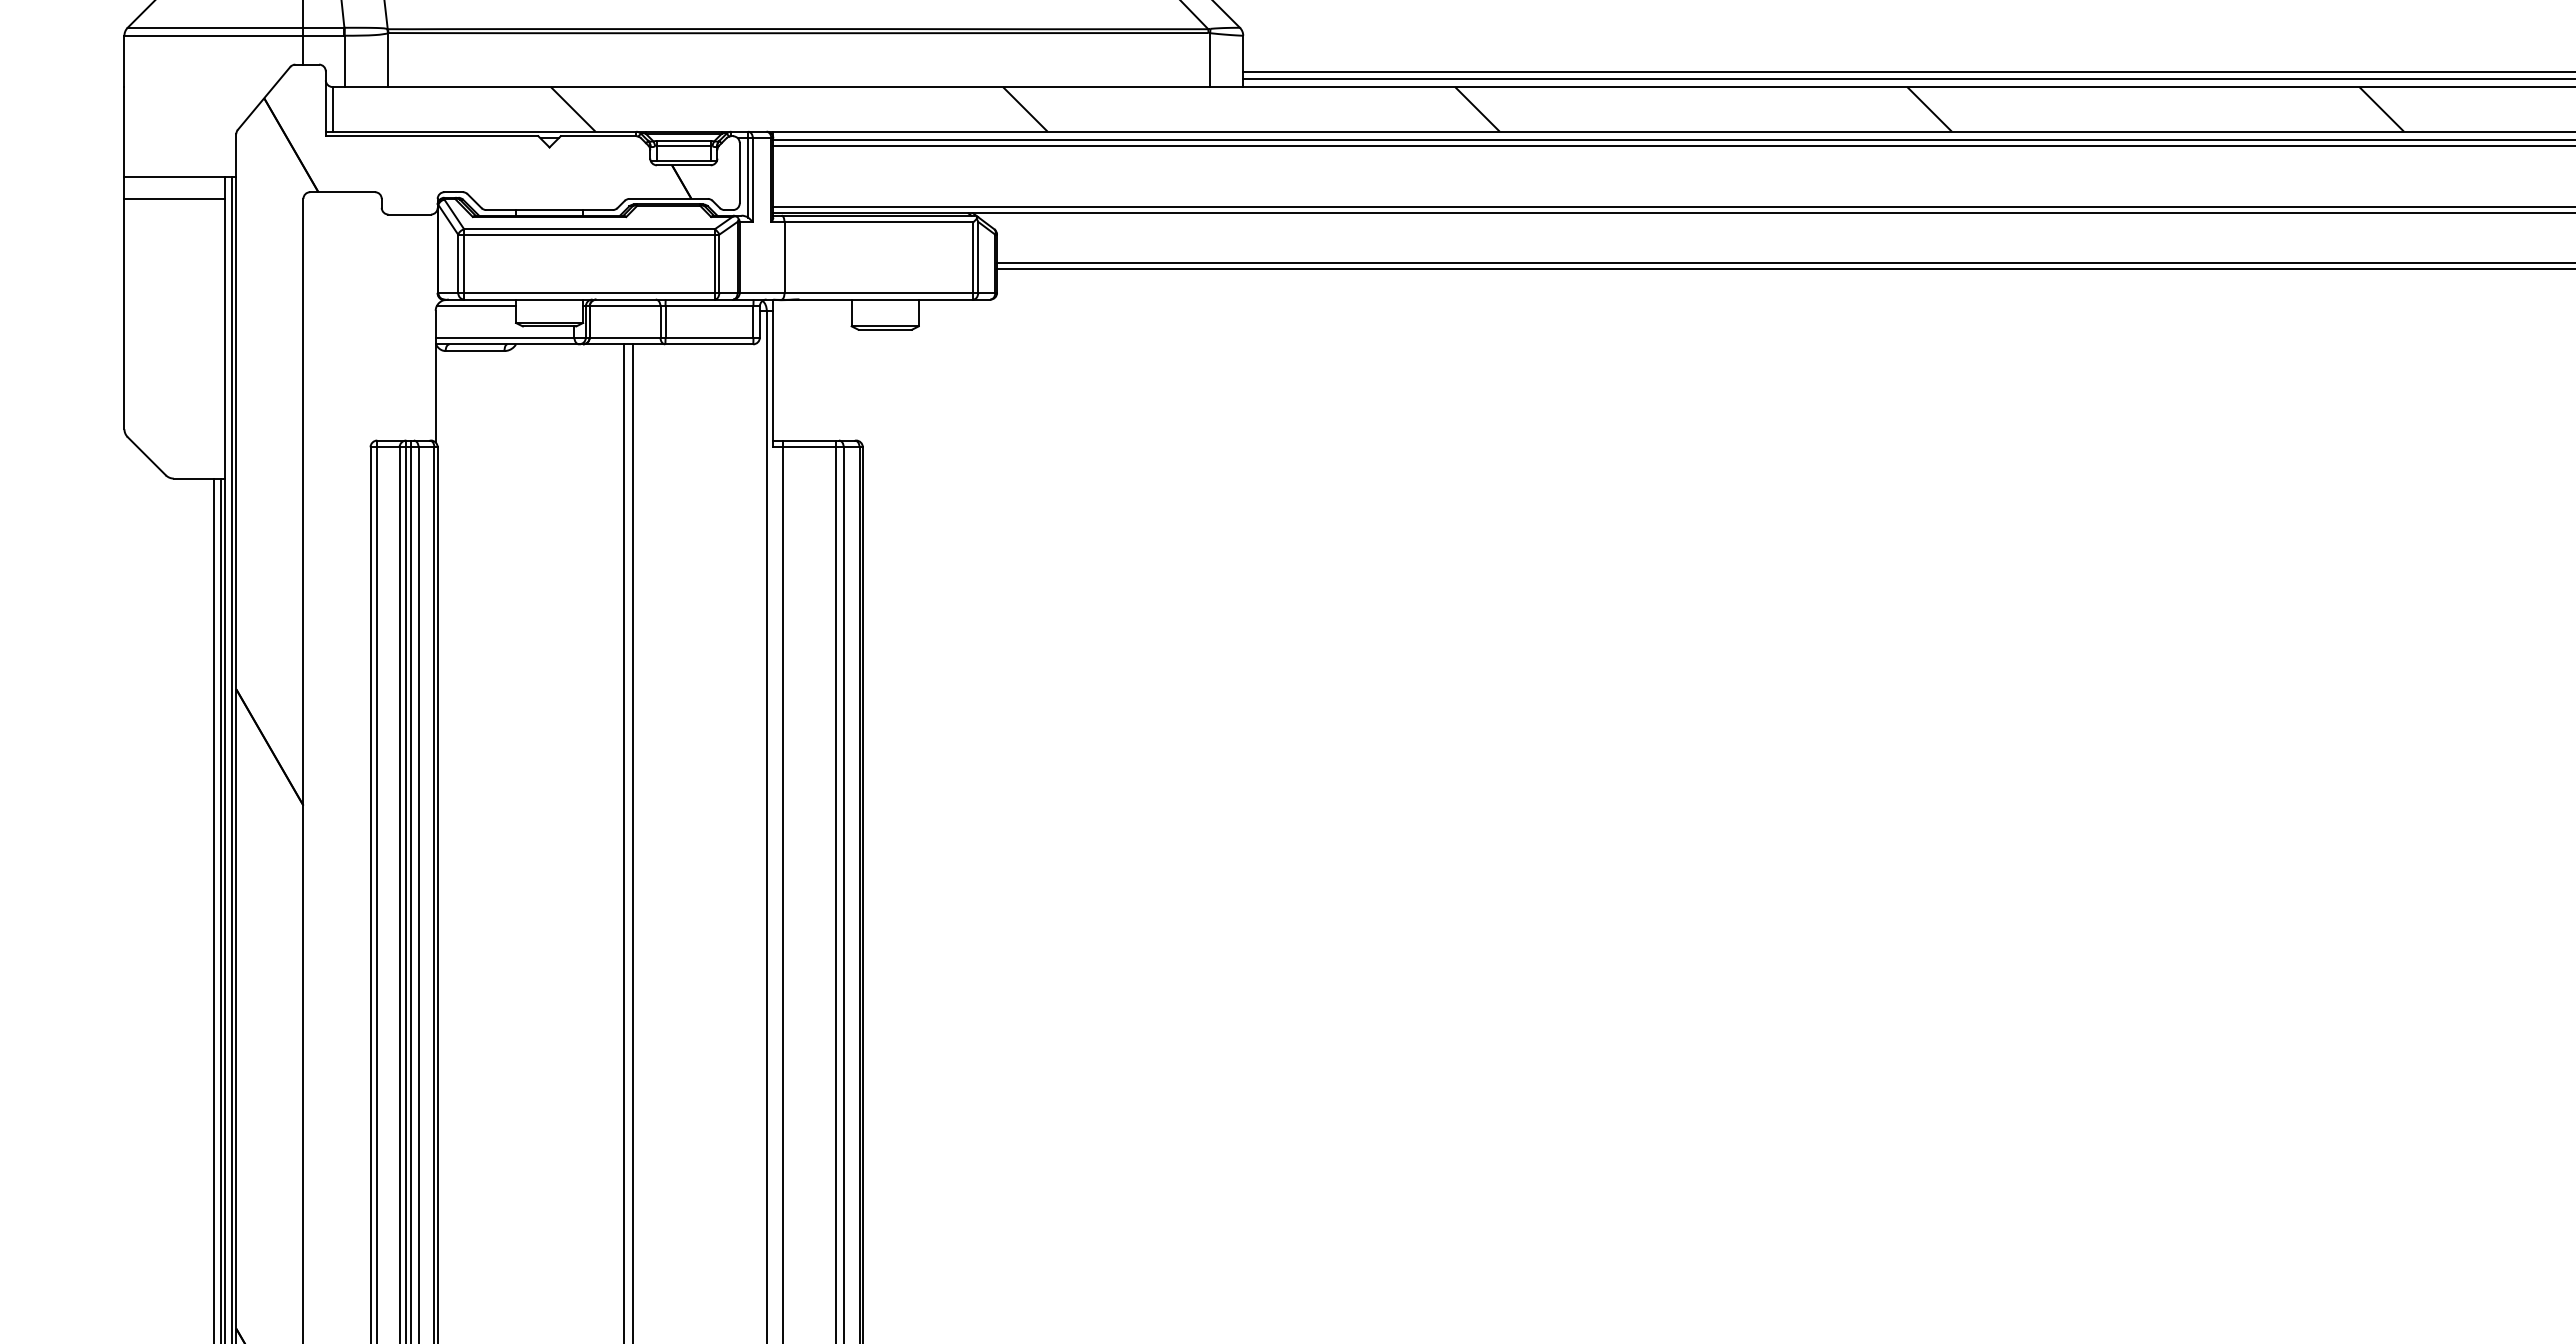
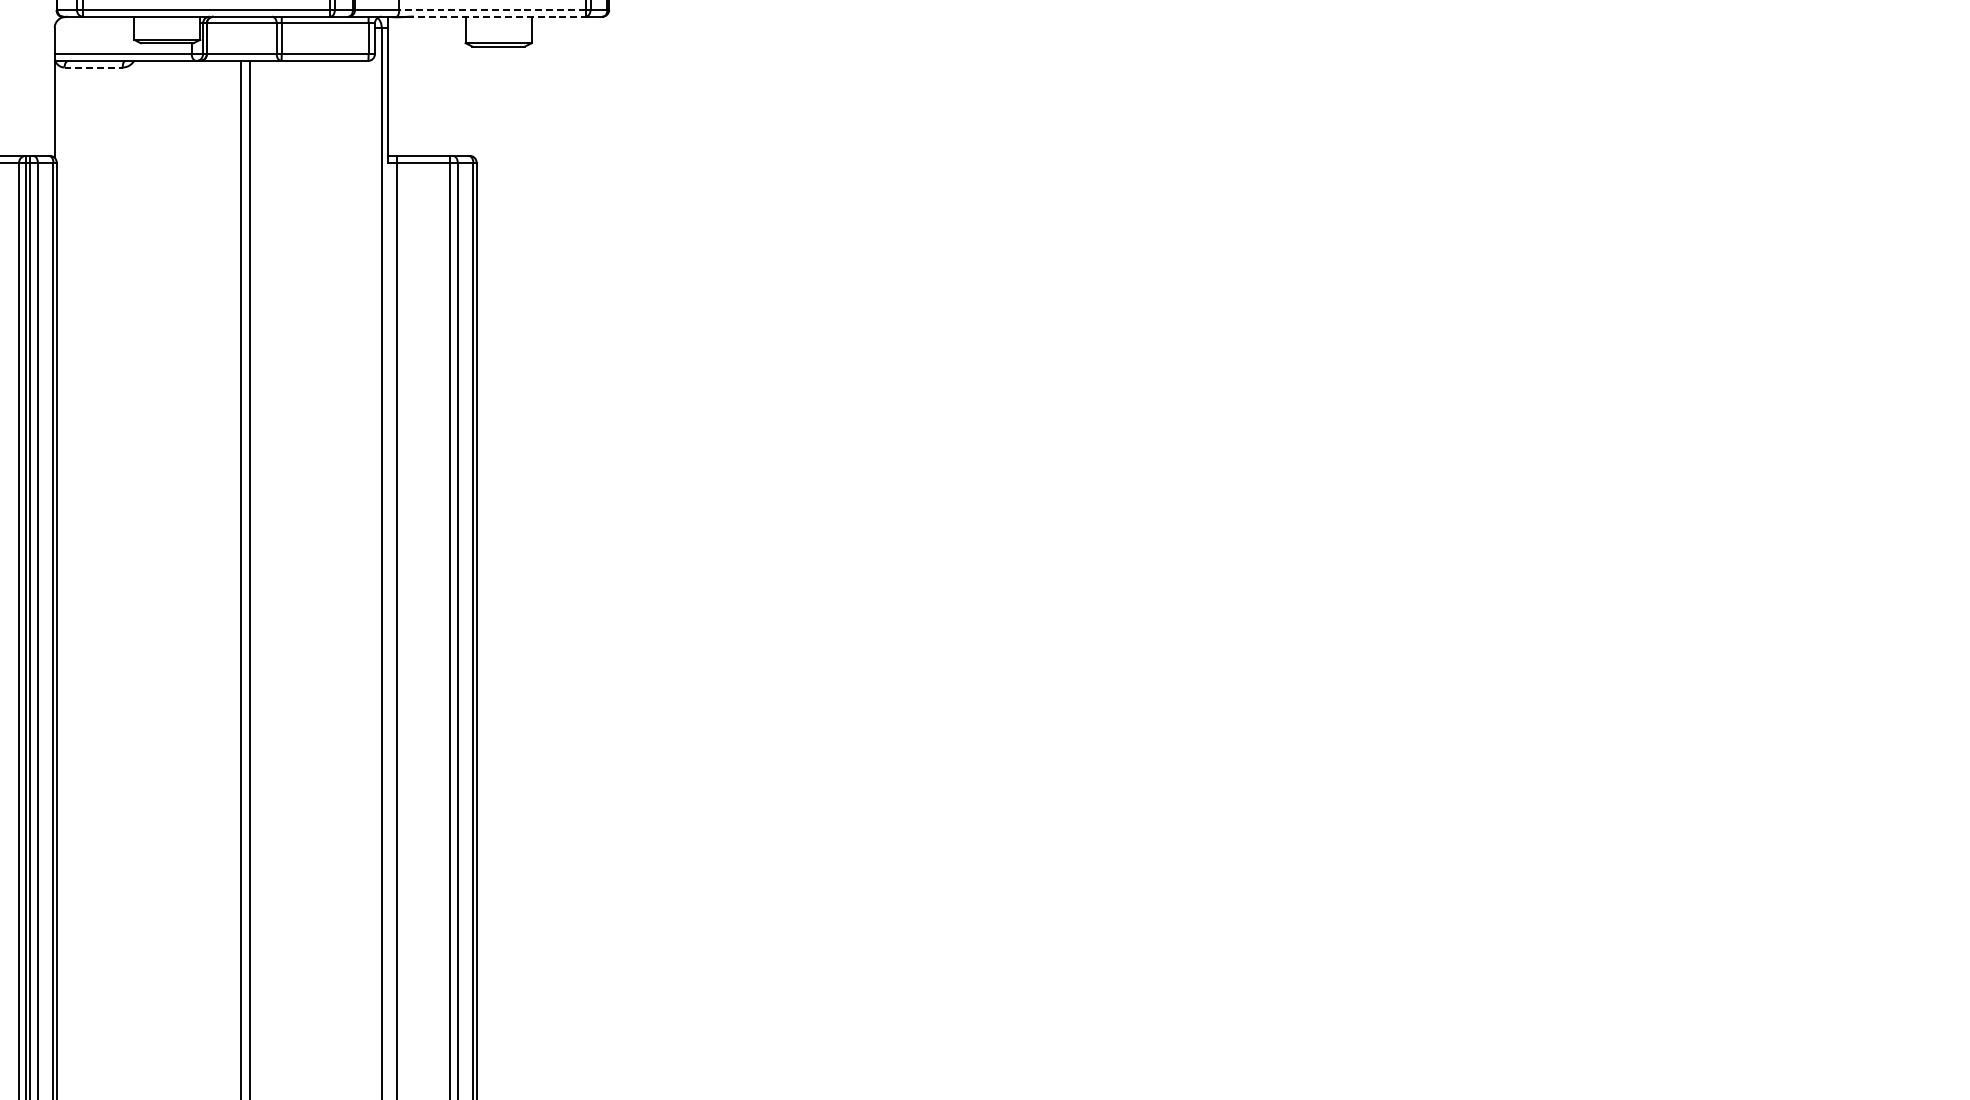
line: (878, 292) -> (492, 9), solid -> dashed
line: (877, 299) -> (491, 16), solid -> dashed
line: (476, 306) -> (95, 23), removed
line: (475, 351) -> (94, 67), solid -> dashed

